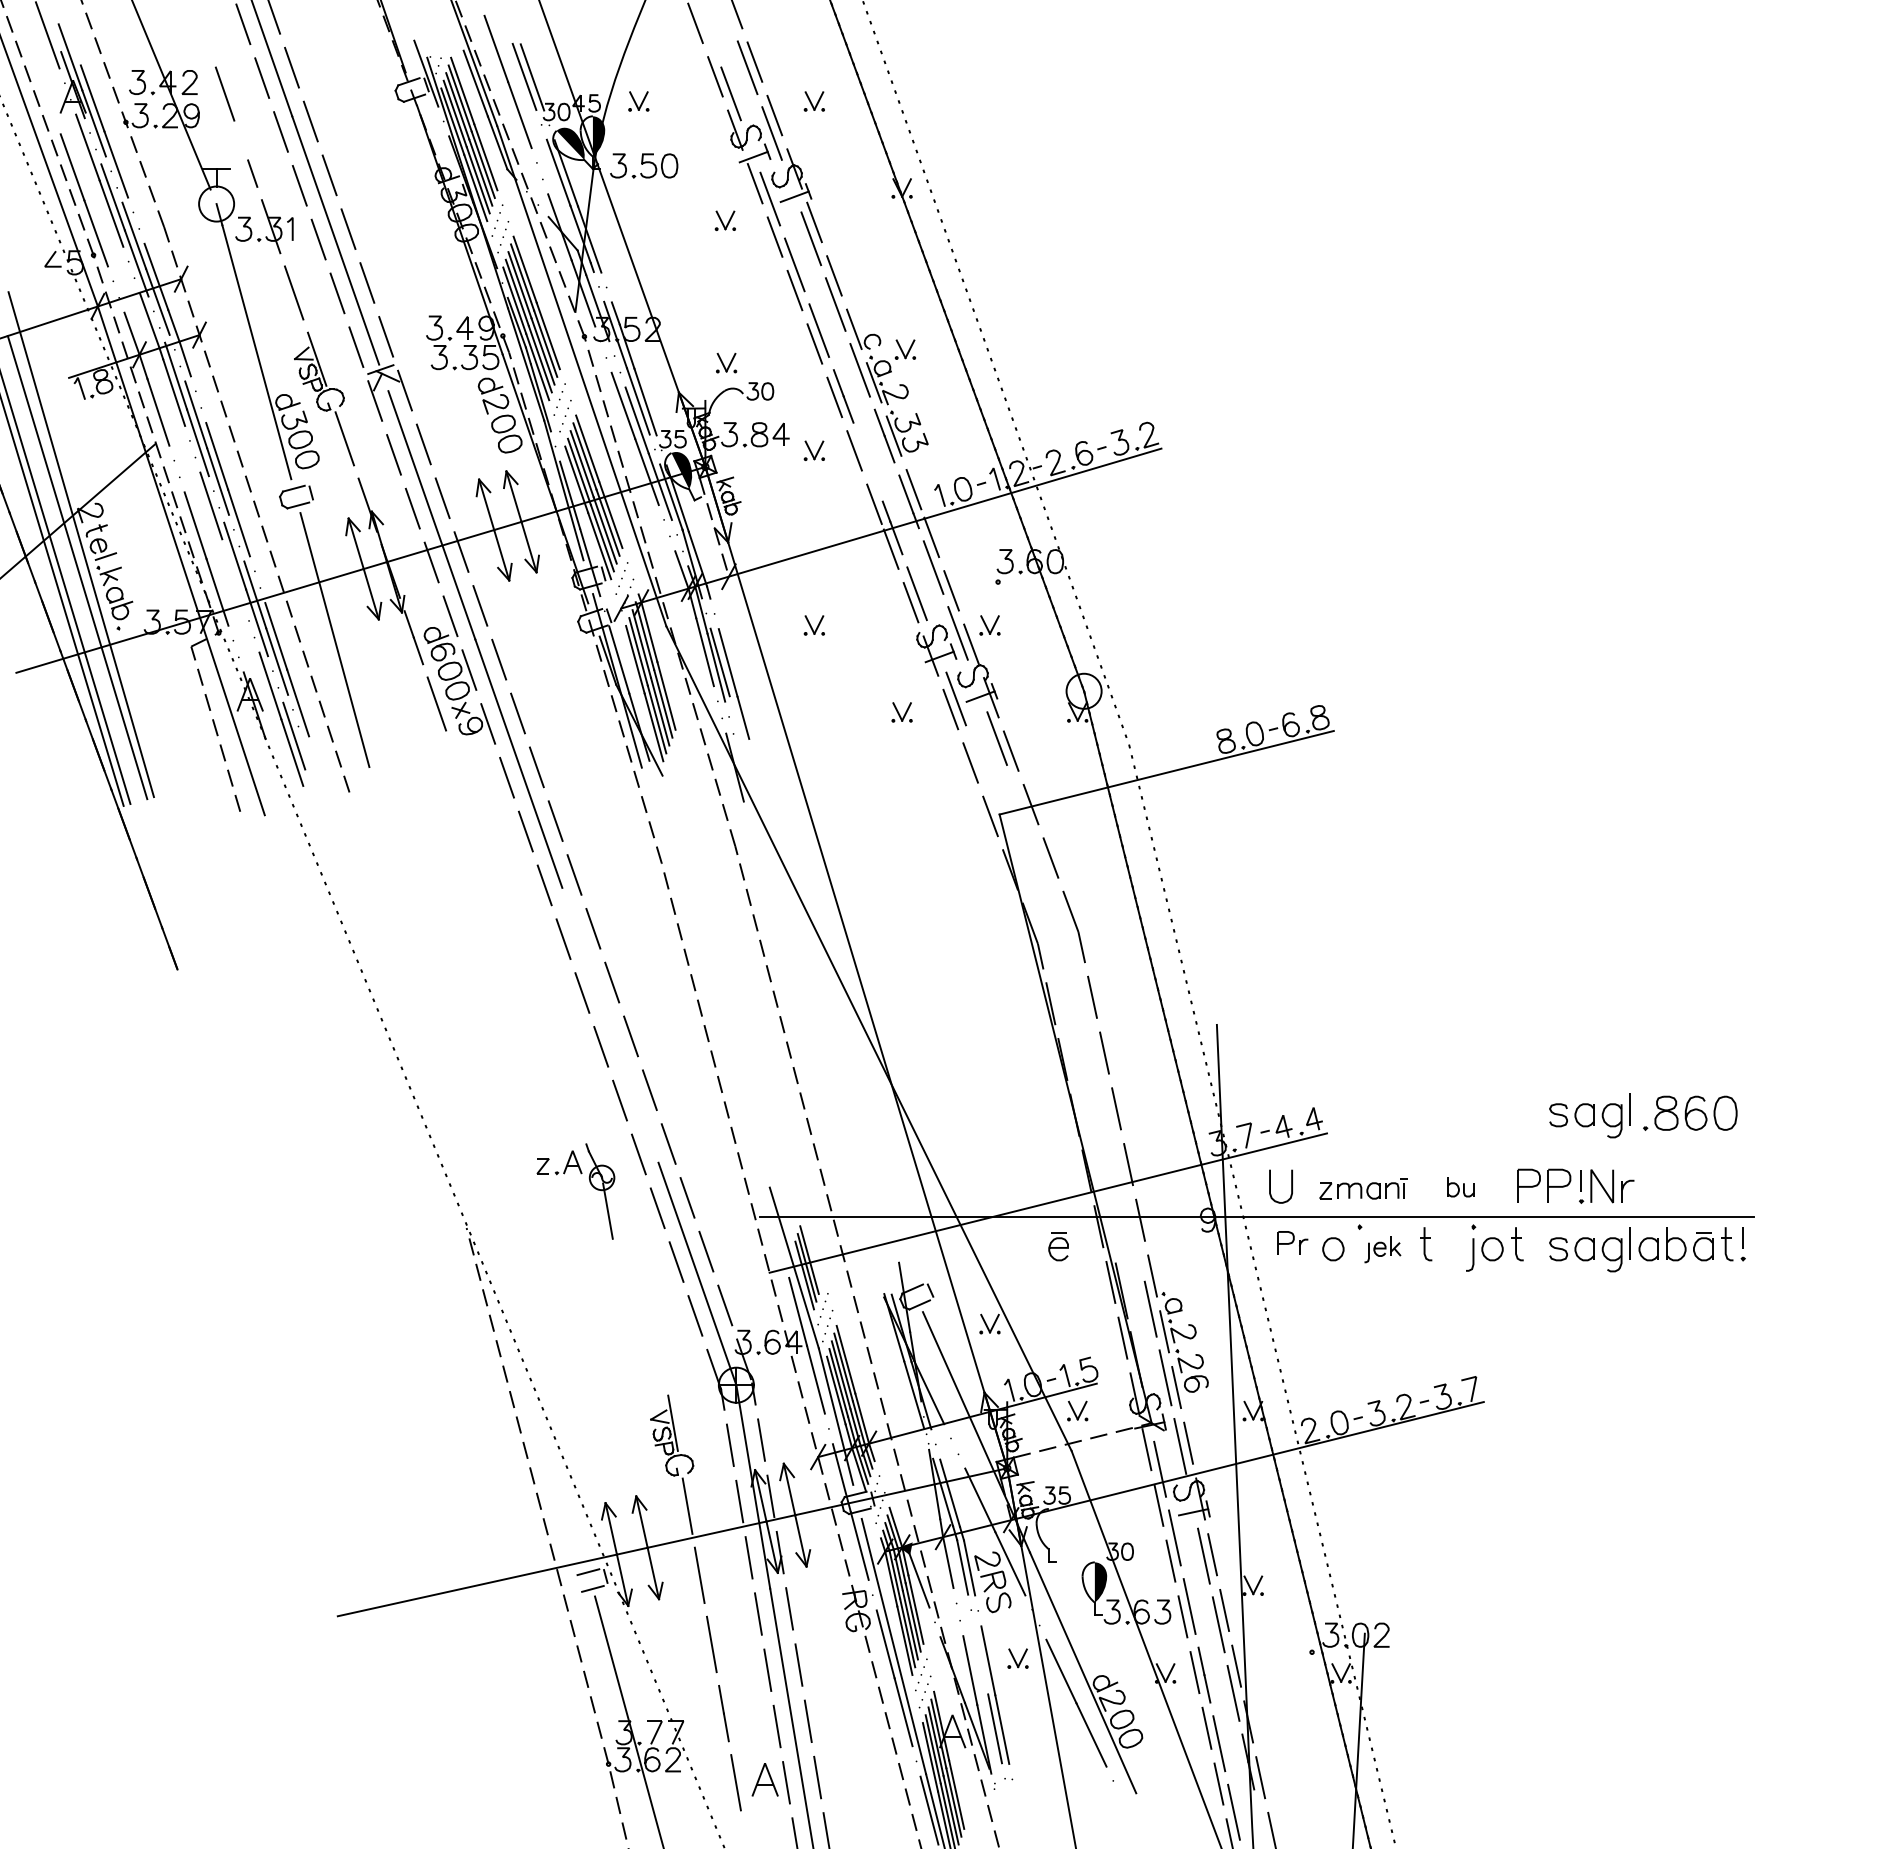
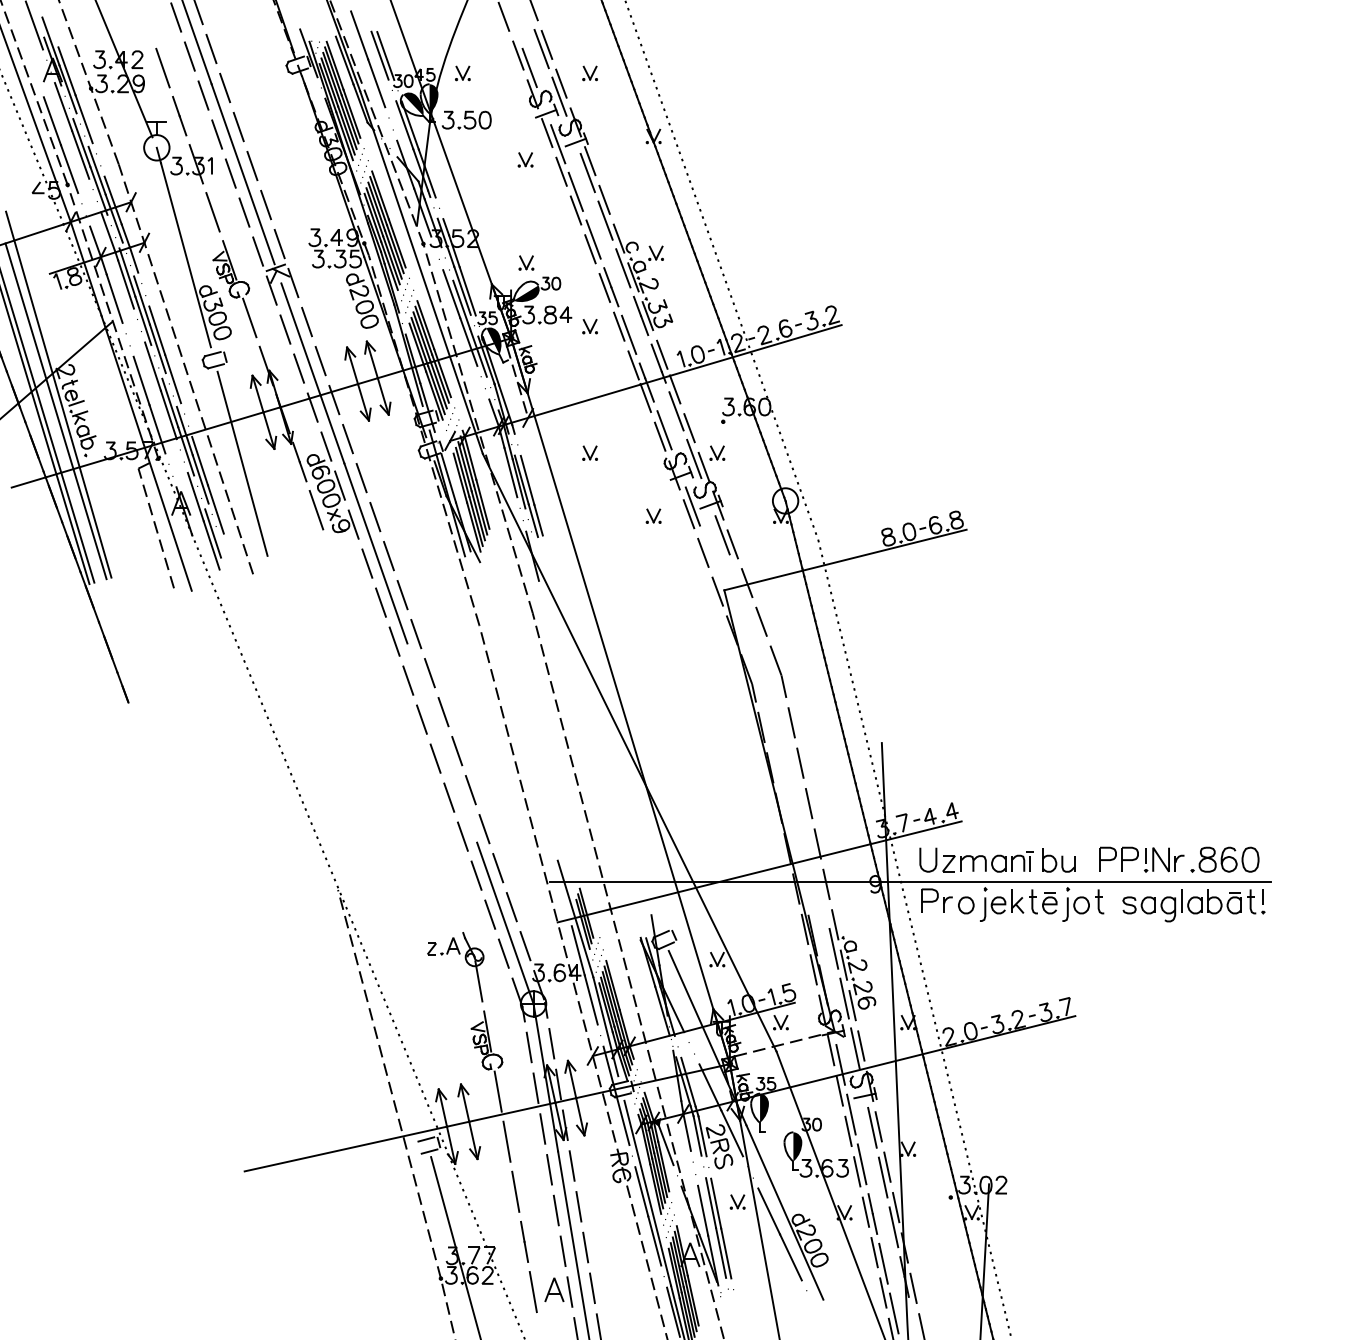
line: (243, 146) -> (176, 106), added
fill: (726, 404) -> (526, 293), added
line: (867, 461) -> (628, 334), added
line: (233, 572) -> (169, 414), added
line: (735, 718) -> (532, 520), added
part: (1690, 1112) -> (1225, 859), moved
part: (1589, 1115) -> (1151, 808), removed
part: (590, 1184) -> (466, 962), moved
part: (1460, 1186) -> (1058, 859), size x1.67
part: (1363, 1188) -> (988, 861), size x1.43
part: (1292, 1242) -> (936, 900), size x1.43
part: (1058, 1246) -> (1049, 903), moved
part: (1382, 1249) -> (1001, 905), size x1.67
fill: (1054, 1529) -> (764, 1108), added
line: (981, 1659) -> (711, 1202), added

